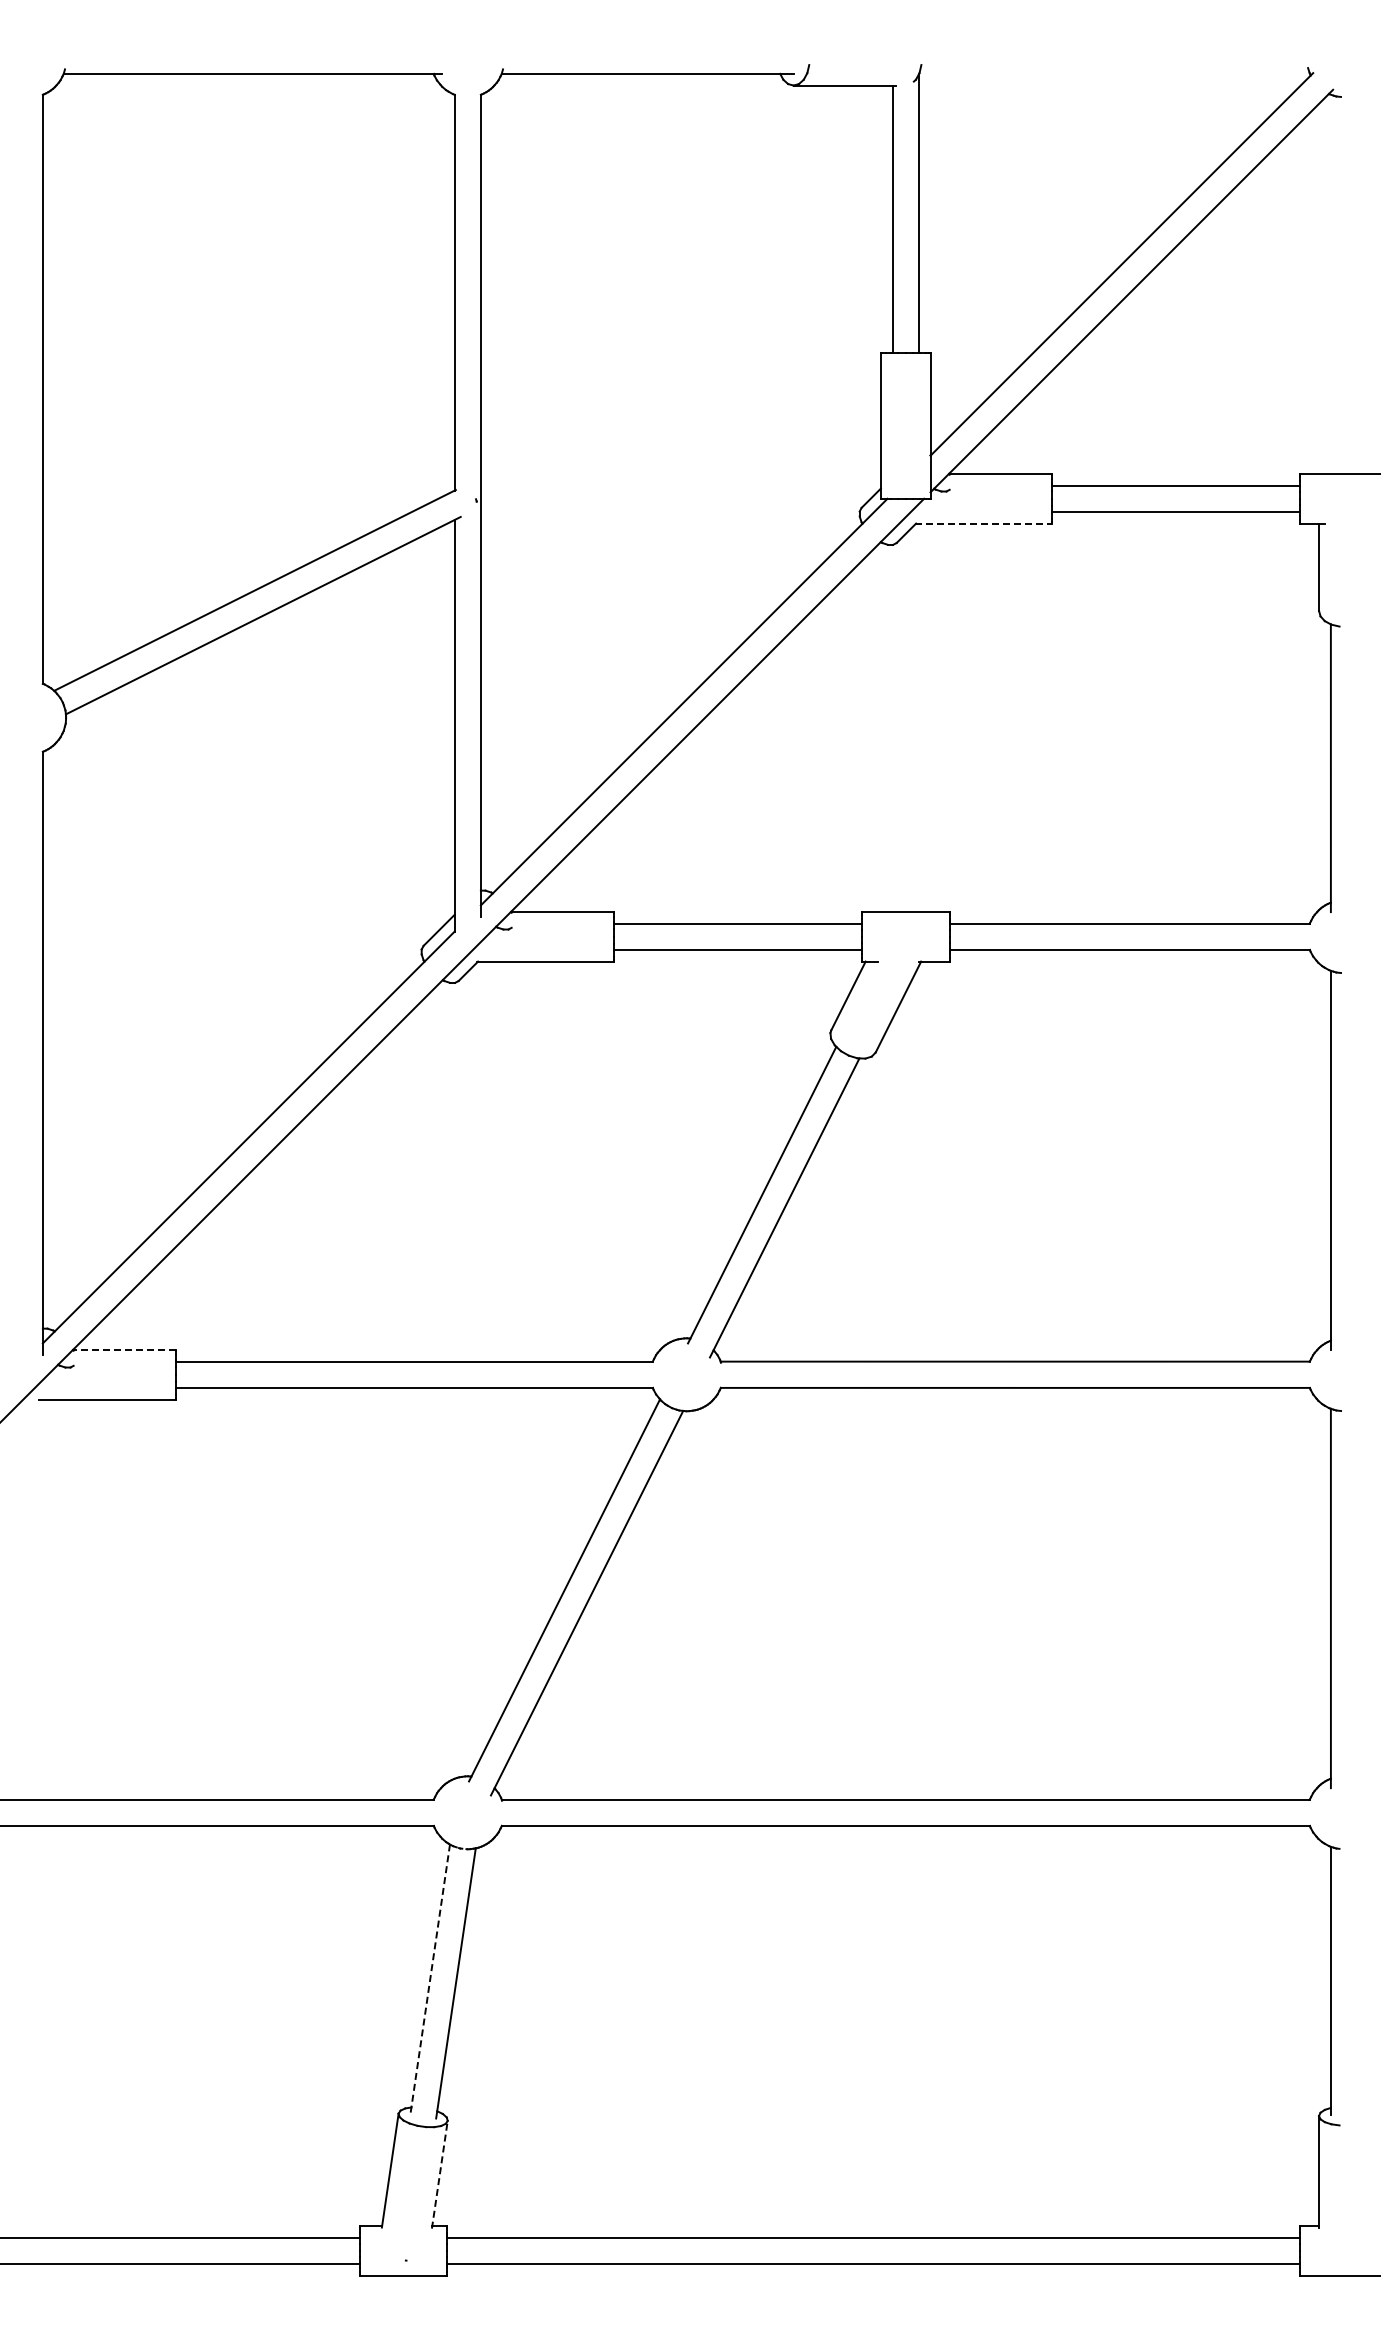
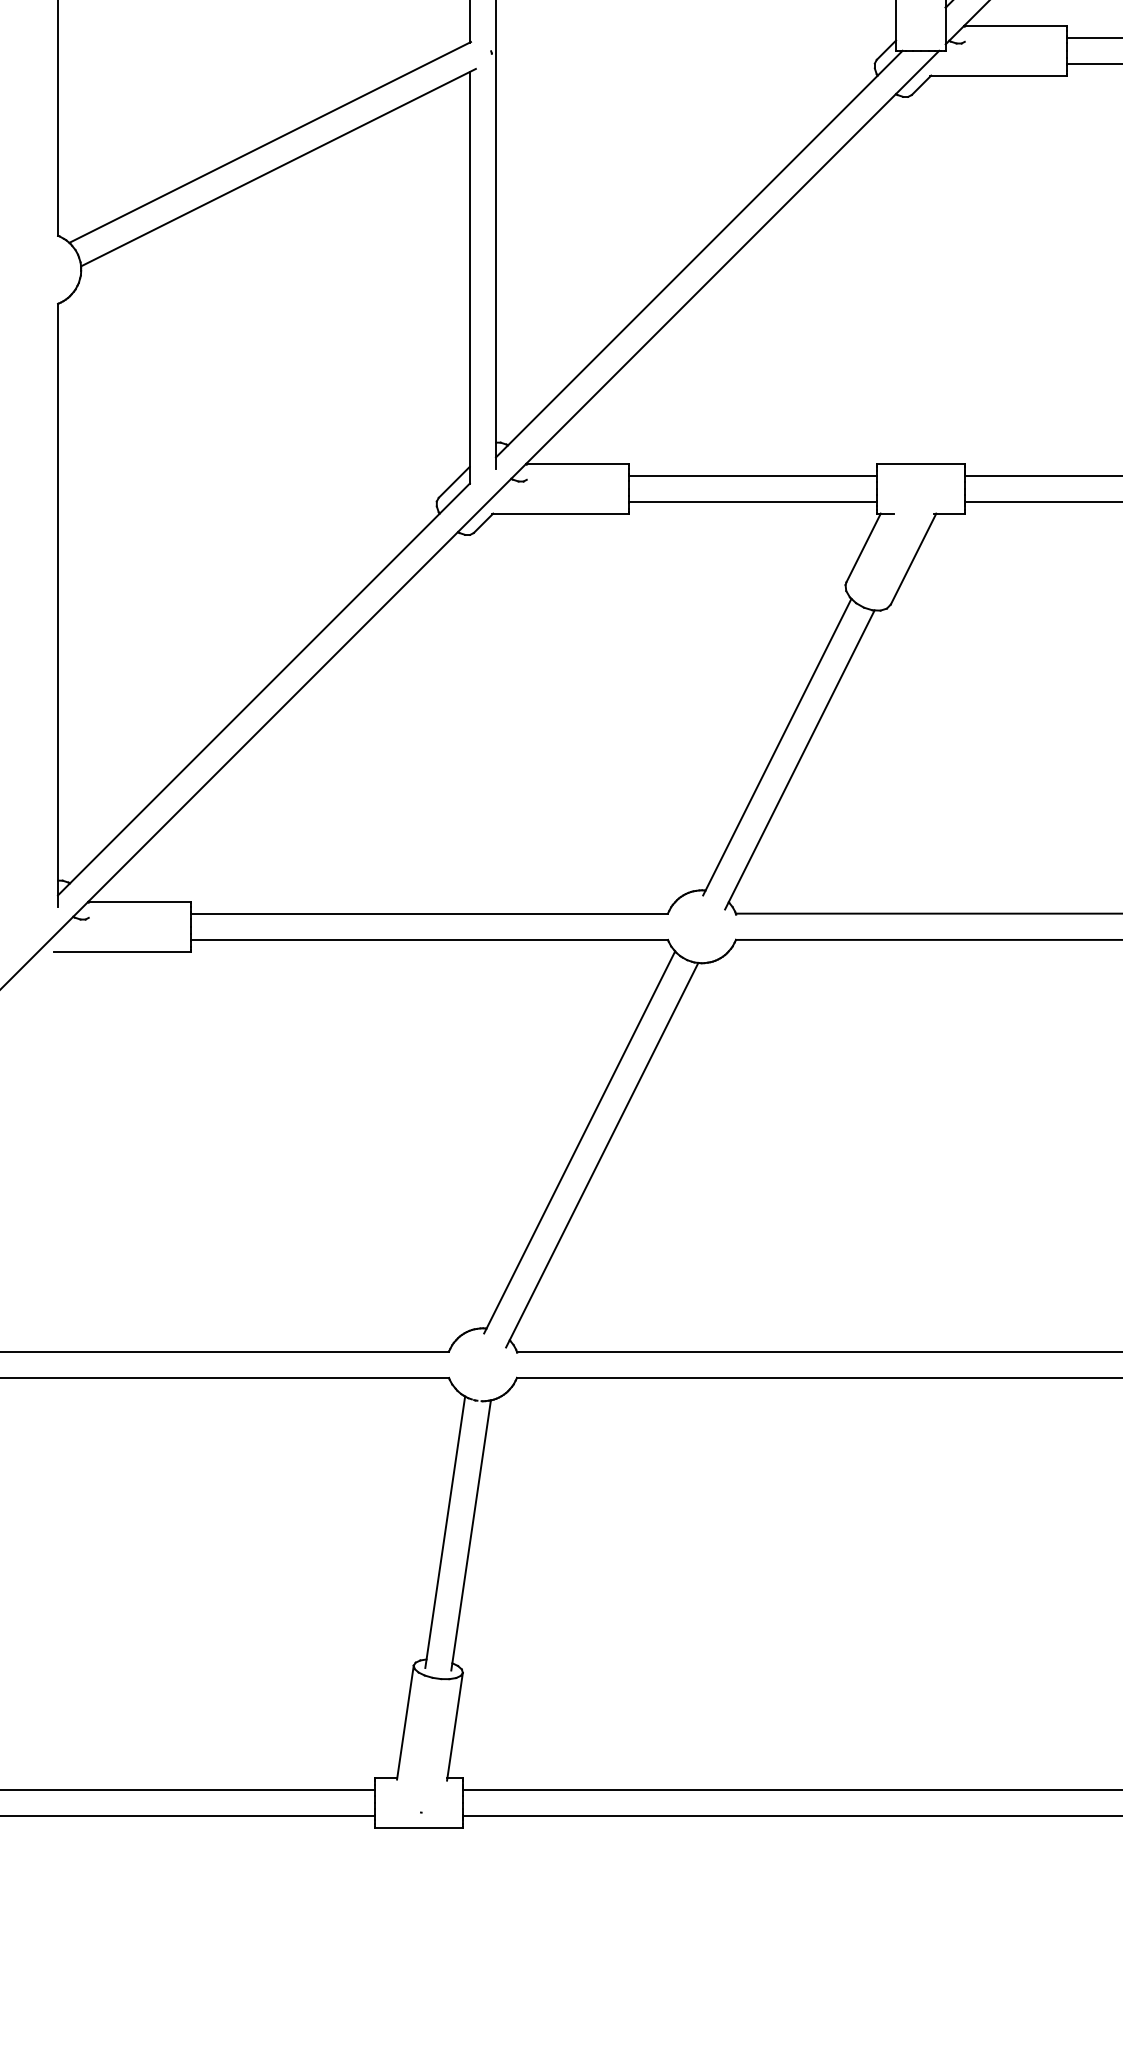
line: (983, 523) -> (998, 75), dashed -> solid
line: (124, 1349) -> (139, 901), dashed -> solid
line: (430, 1980) -> (445, 1532), dashed -> solid
line: (439, 2174) -> (454, 1726), dashed -> solid

